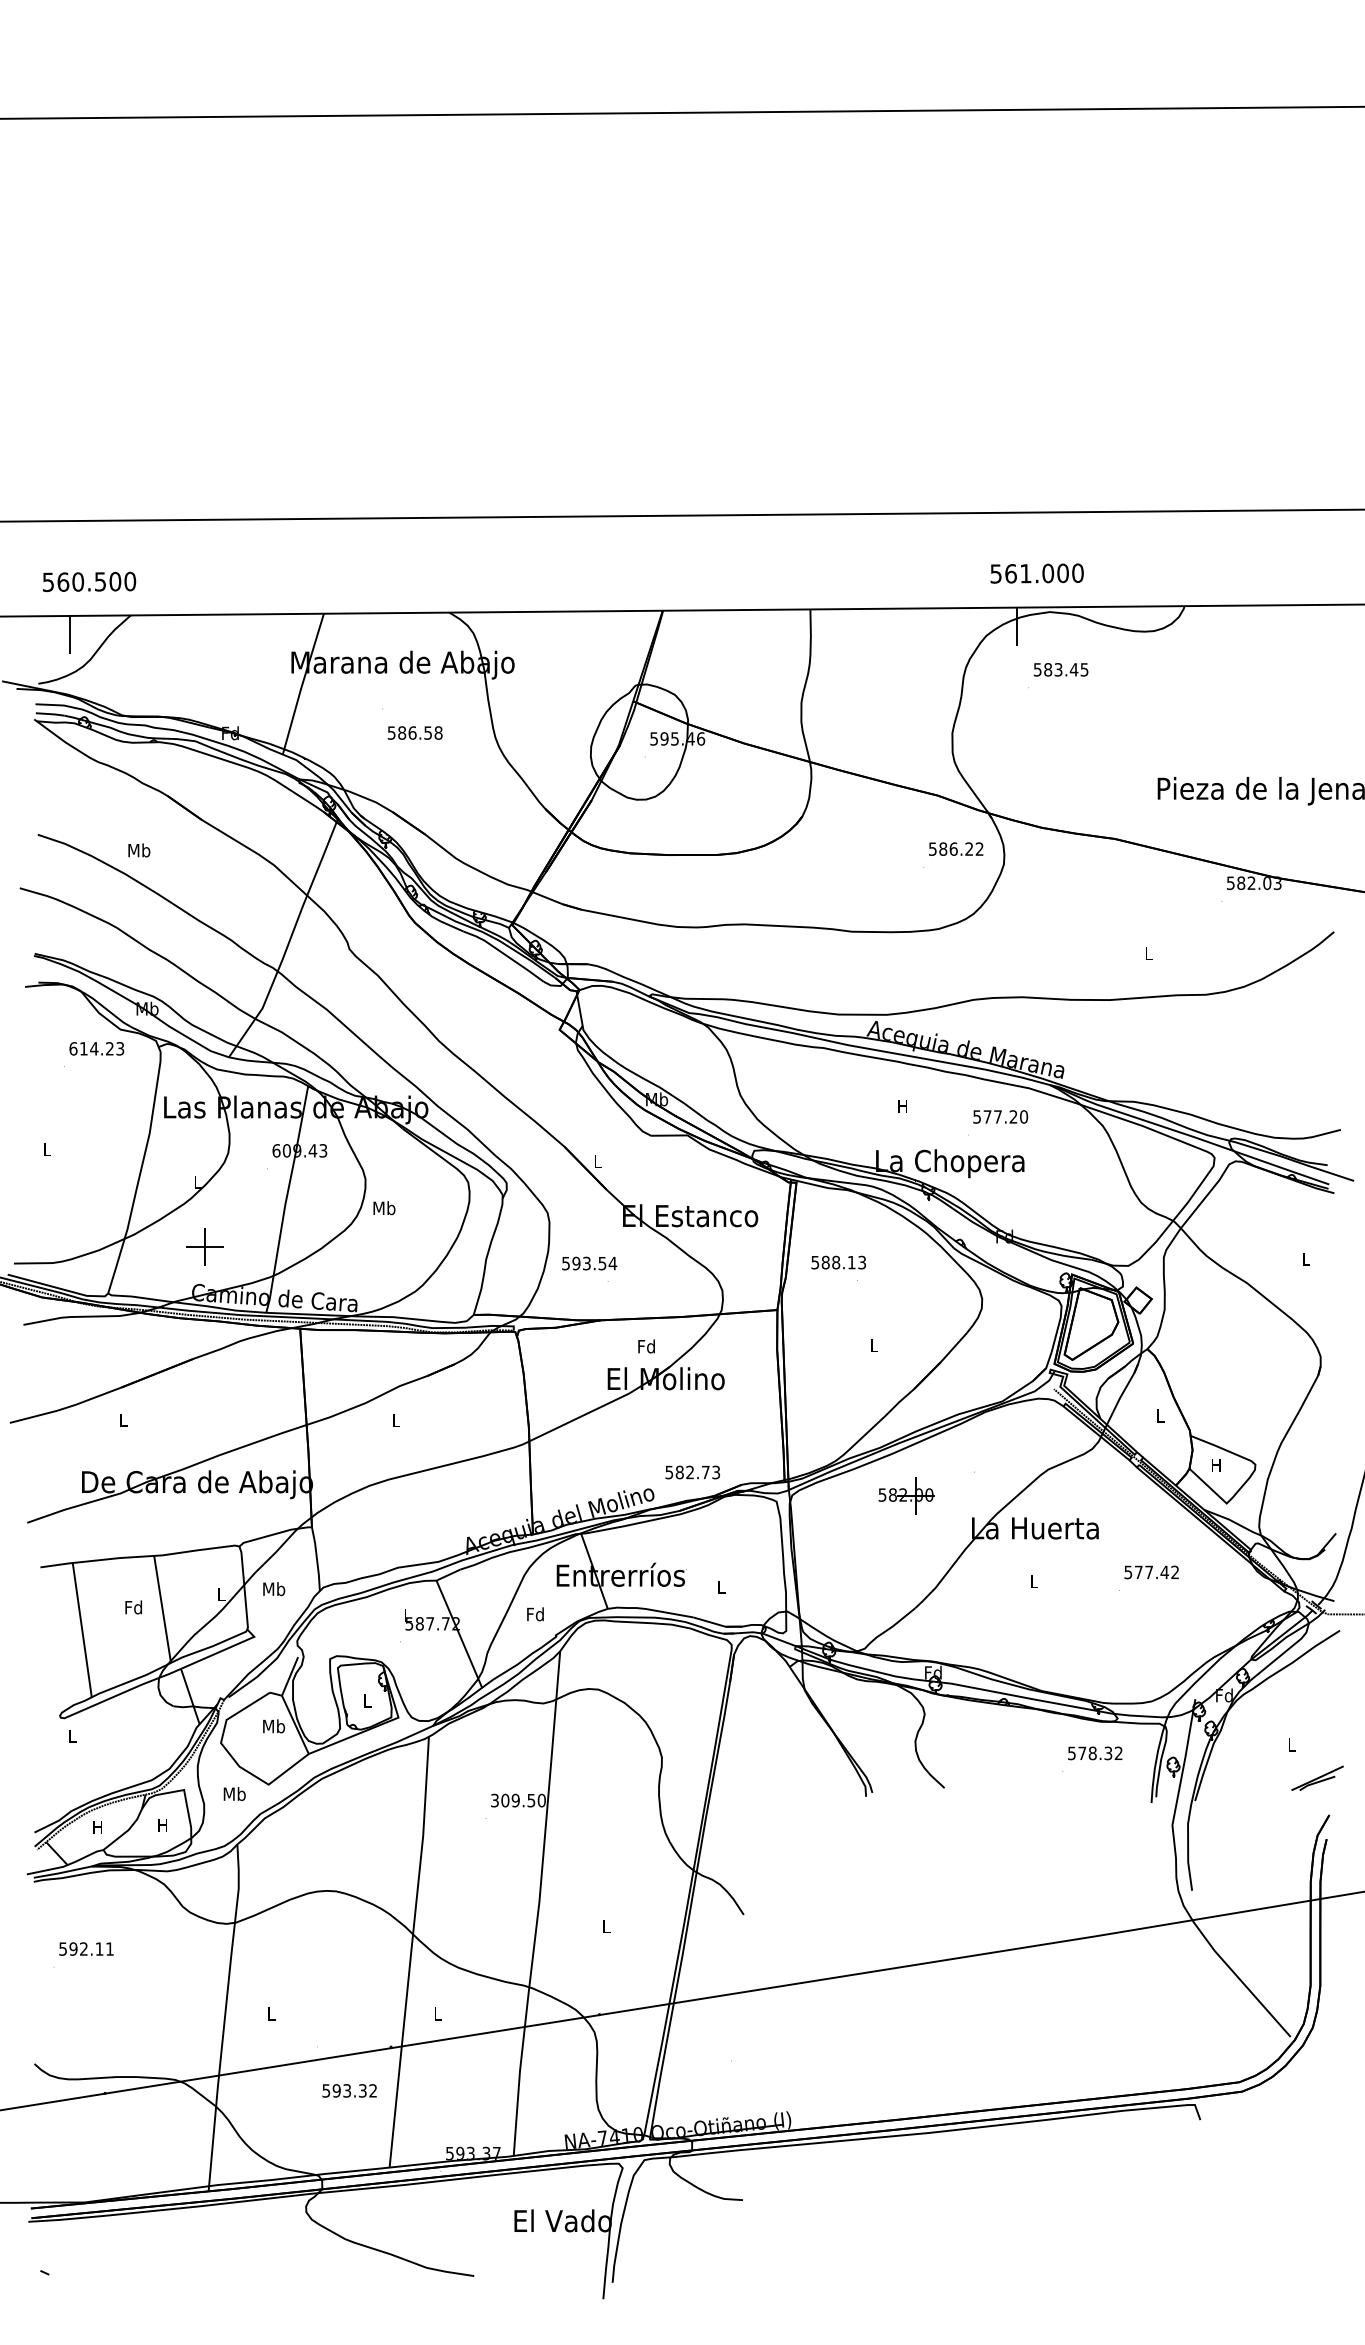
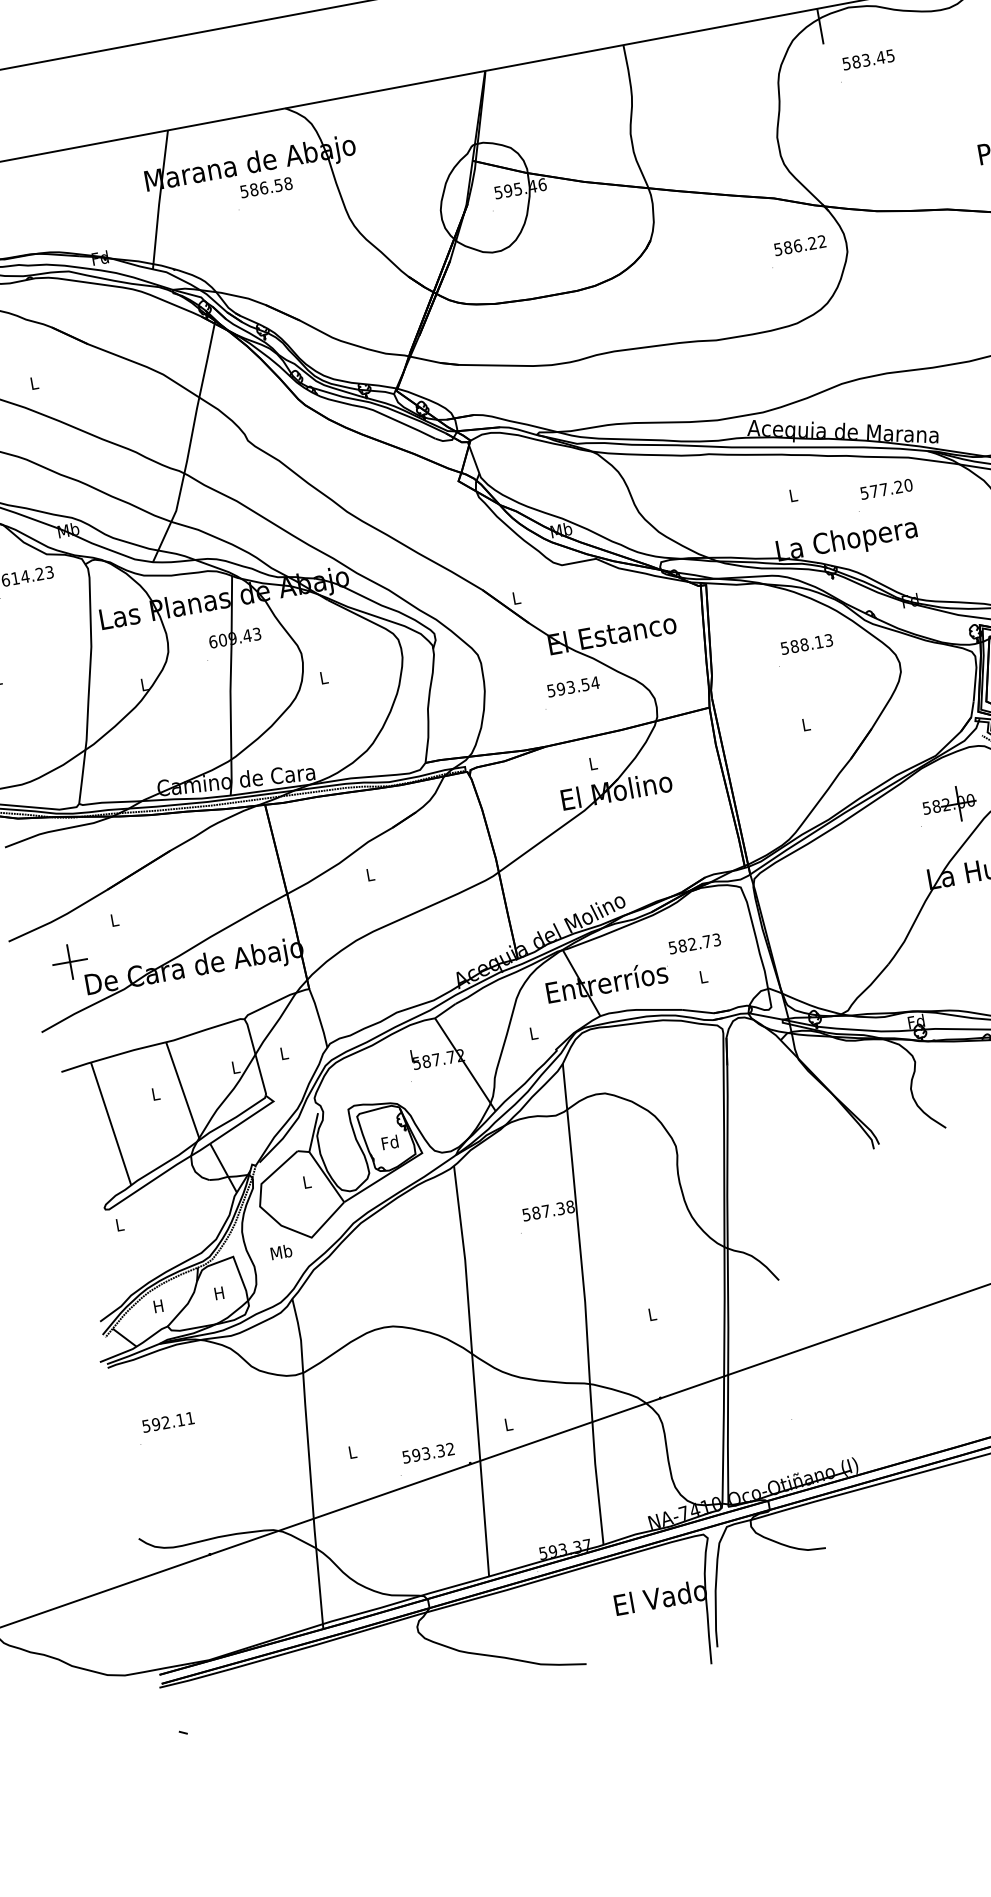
text: (414, 732) -> (265, 187), moved
text: (139, 850) -> (34, 383), Mb -> L
text: (902, 1106) -> (792, 495), H -> L
text: (384, 1208) -> (324, 678), Mb -> L
part: (204, 1246) -> (69, 961), moved
text: (838, 1262) -> (806, 644), moved
text: (589, 1263) -> (573, 686), moved
text: (646, 1346) -> (592, 763), Fd -> L
text: (692, 1472) -> (694, 943), moved
part: (906, 1495) -> (949, 804), moved
text: (274, 1589) -> (284, 1053), Mb -> L
text: (133, 1607) -> (155, 1094), Fd -> L
text: (535, 1614) -> (533, 1033), Fd -> L
text: (366, 1700) -> (389, 1142), L -> Fd
text: (274, 1726) -> (307, 1182), Mb -> L
text: (518, 1800) -> (548, 1210), 309.50 -> 587.38
text: (349, 2090) -> (428, 1452), moved

